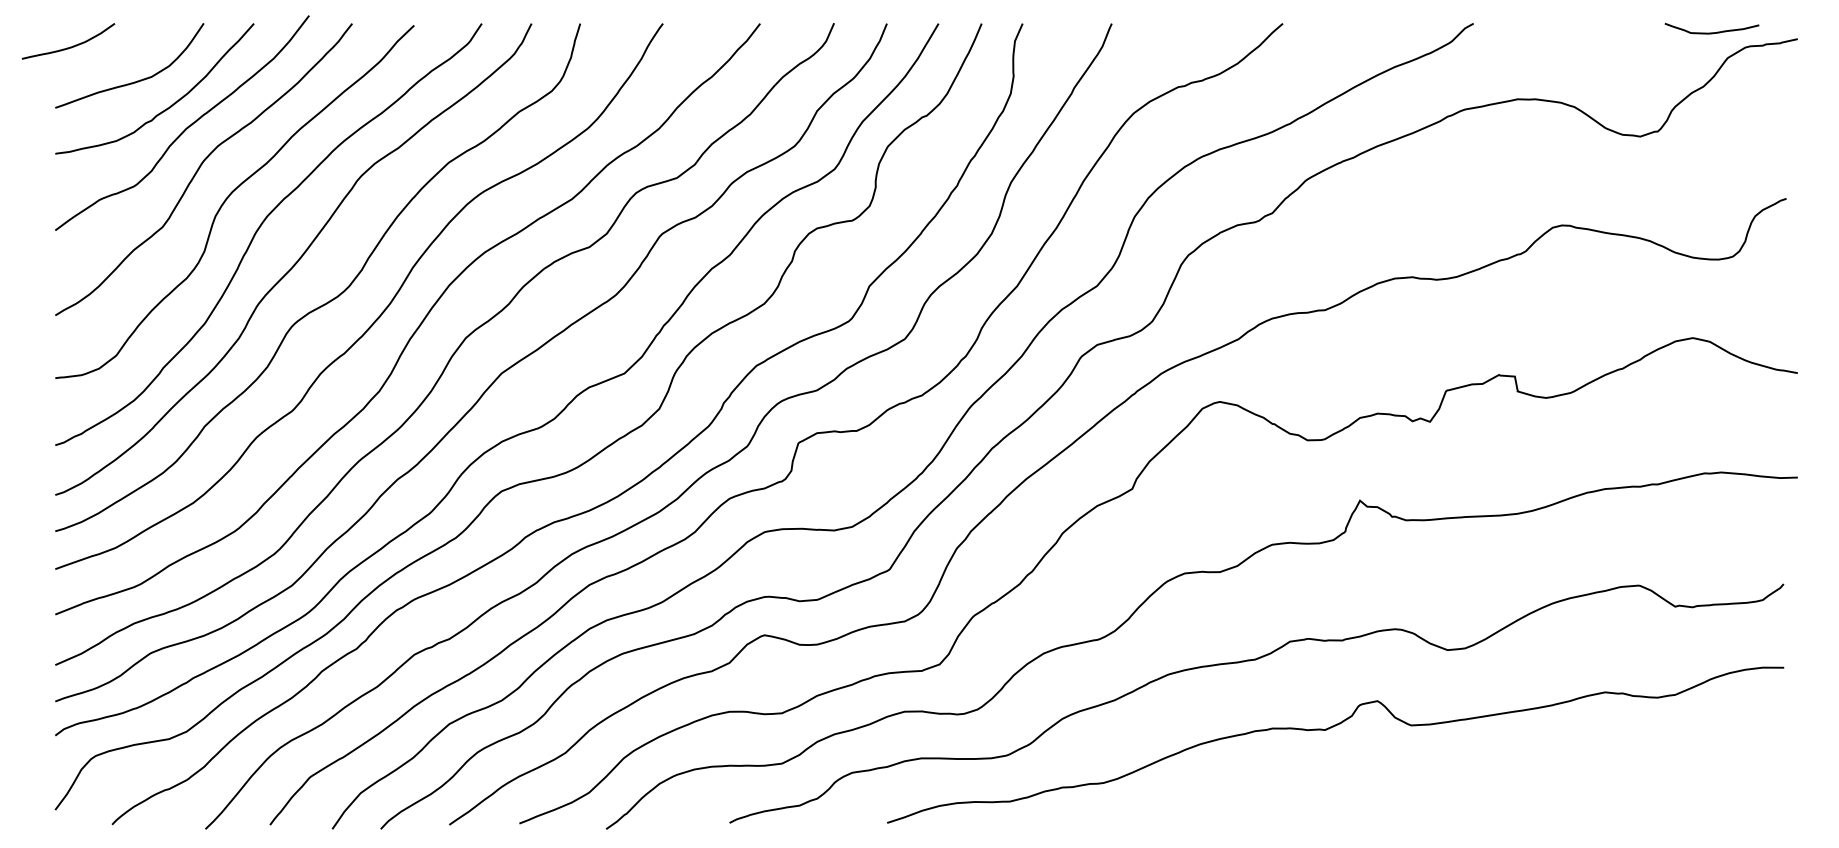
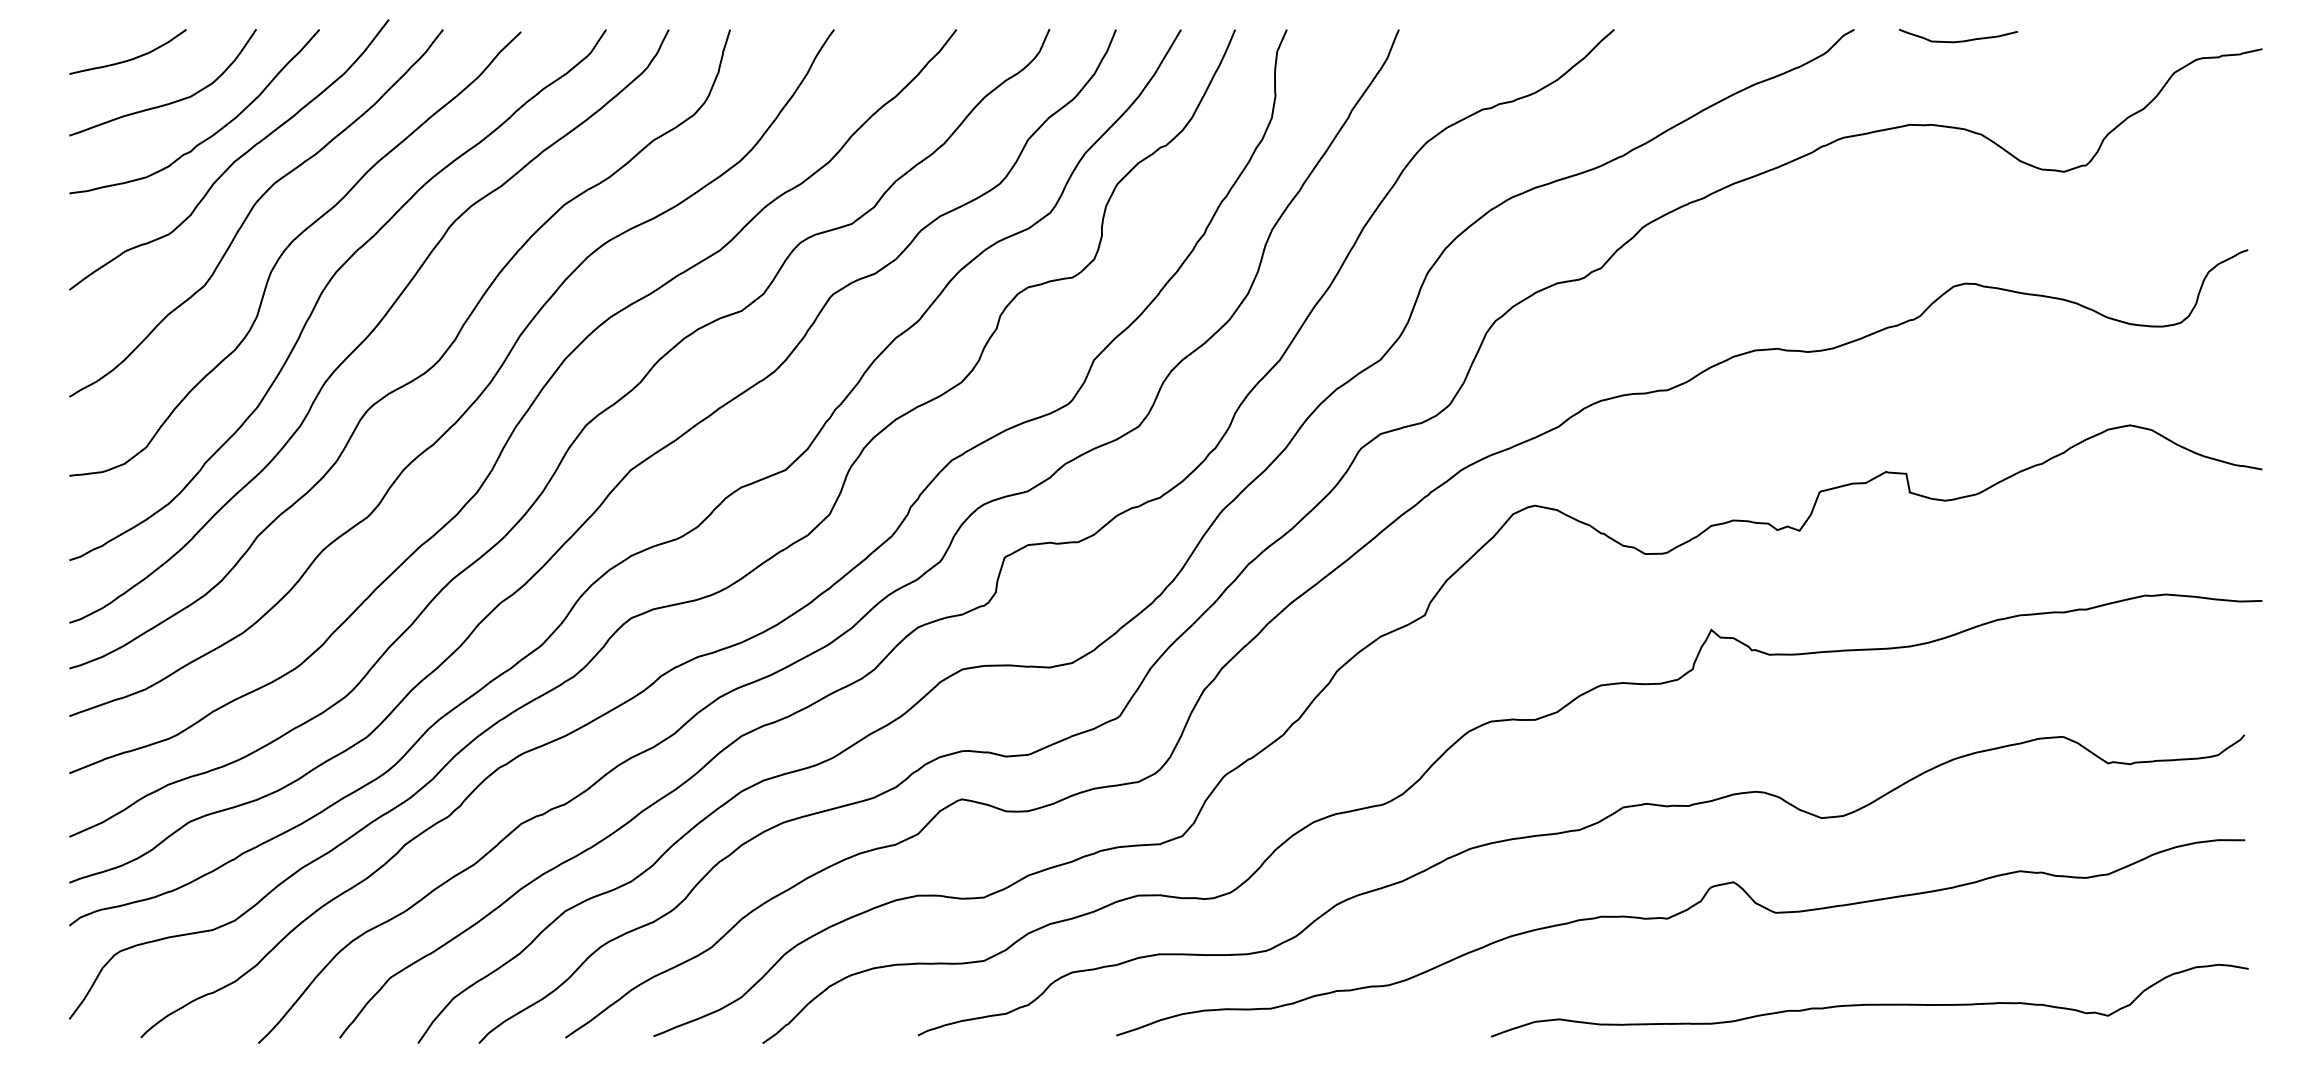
curve: (1712, 32) -> (1959, 40), moved
curve: (68, 47) -> (127, 59), moved
curve: (1485, 797) -> (1869, 1003), added

